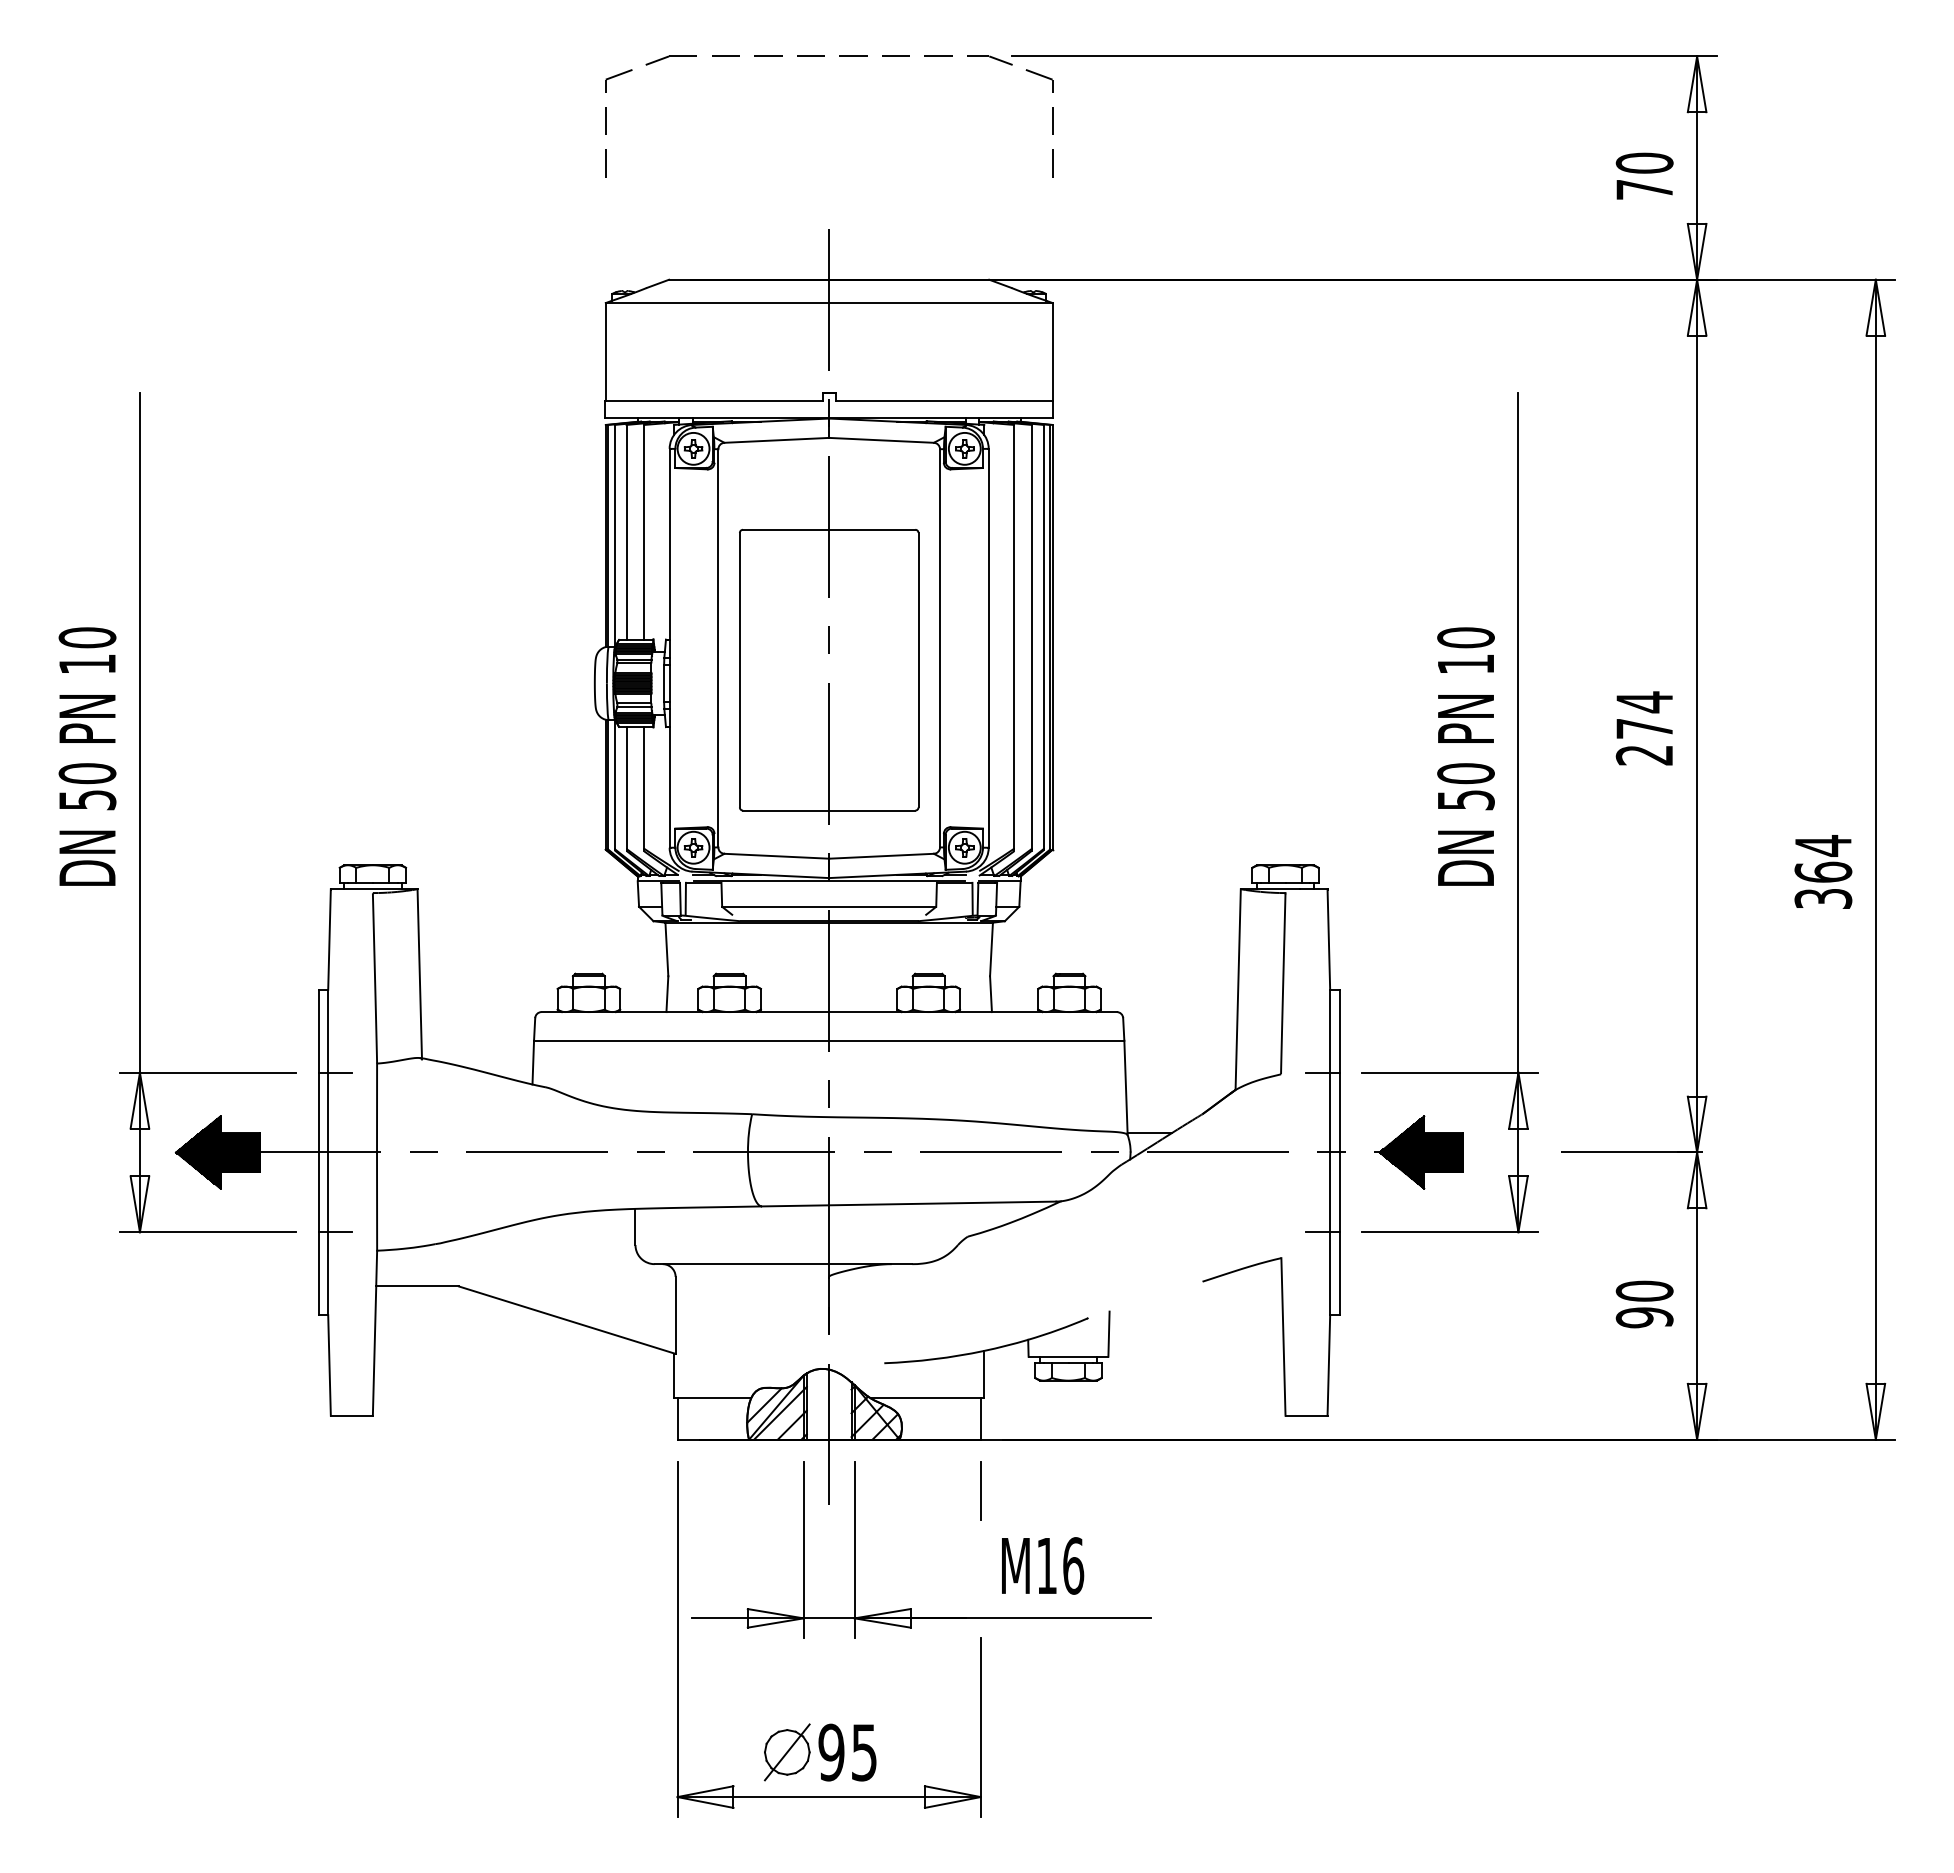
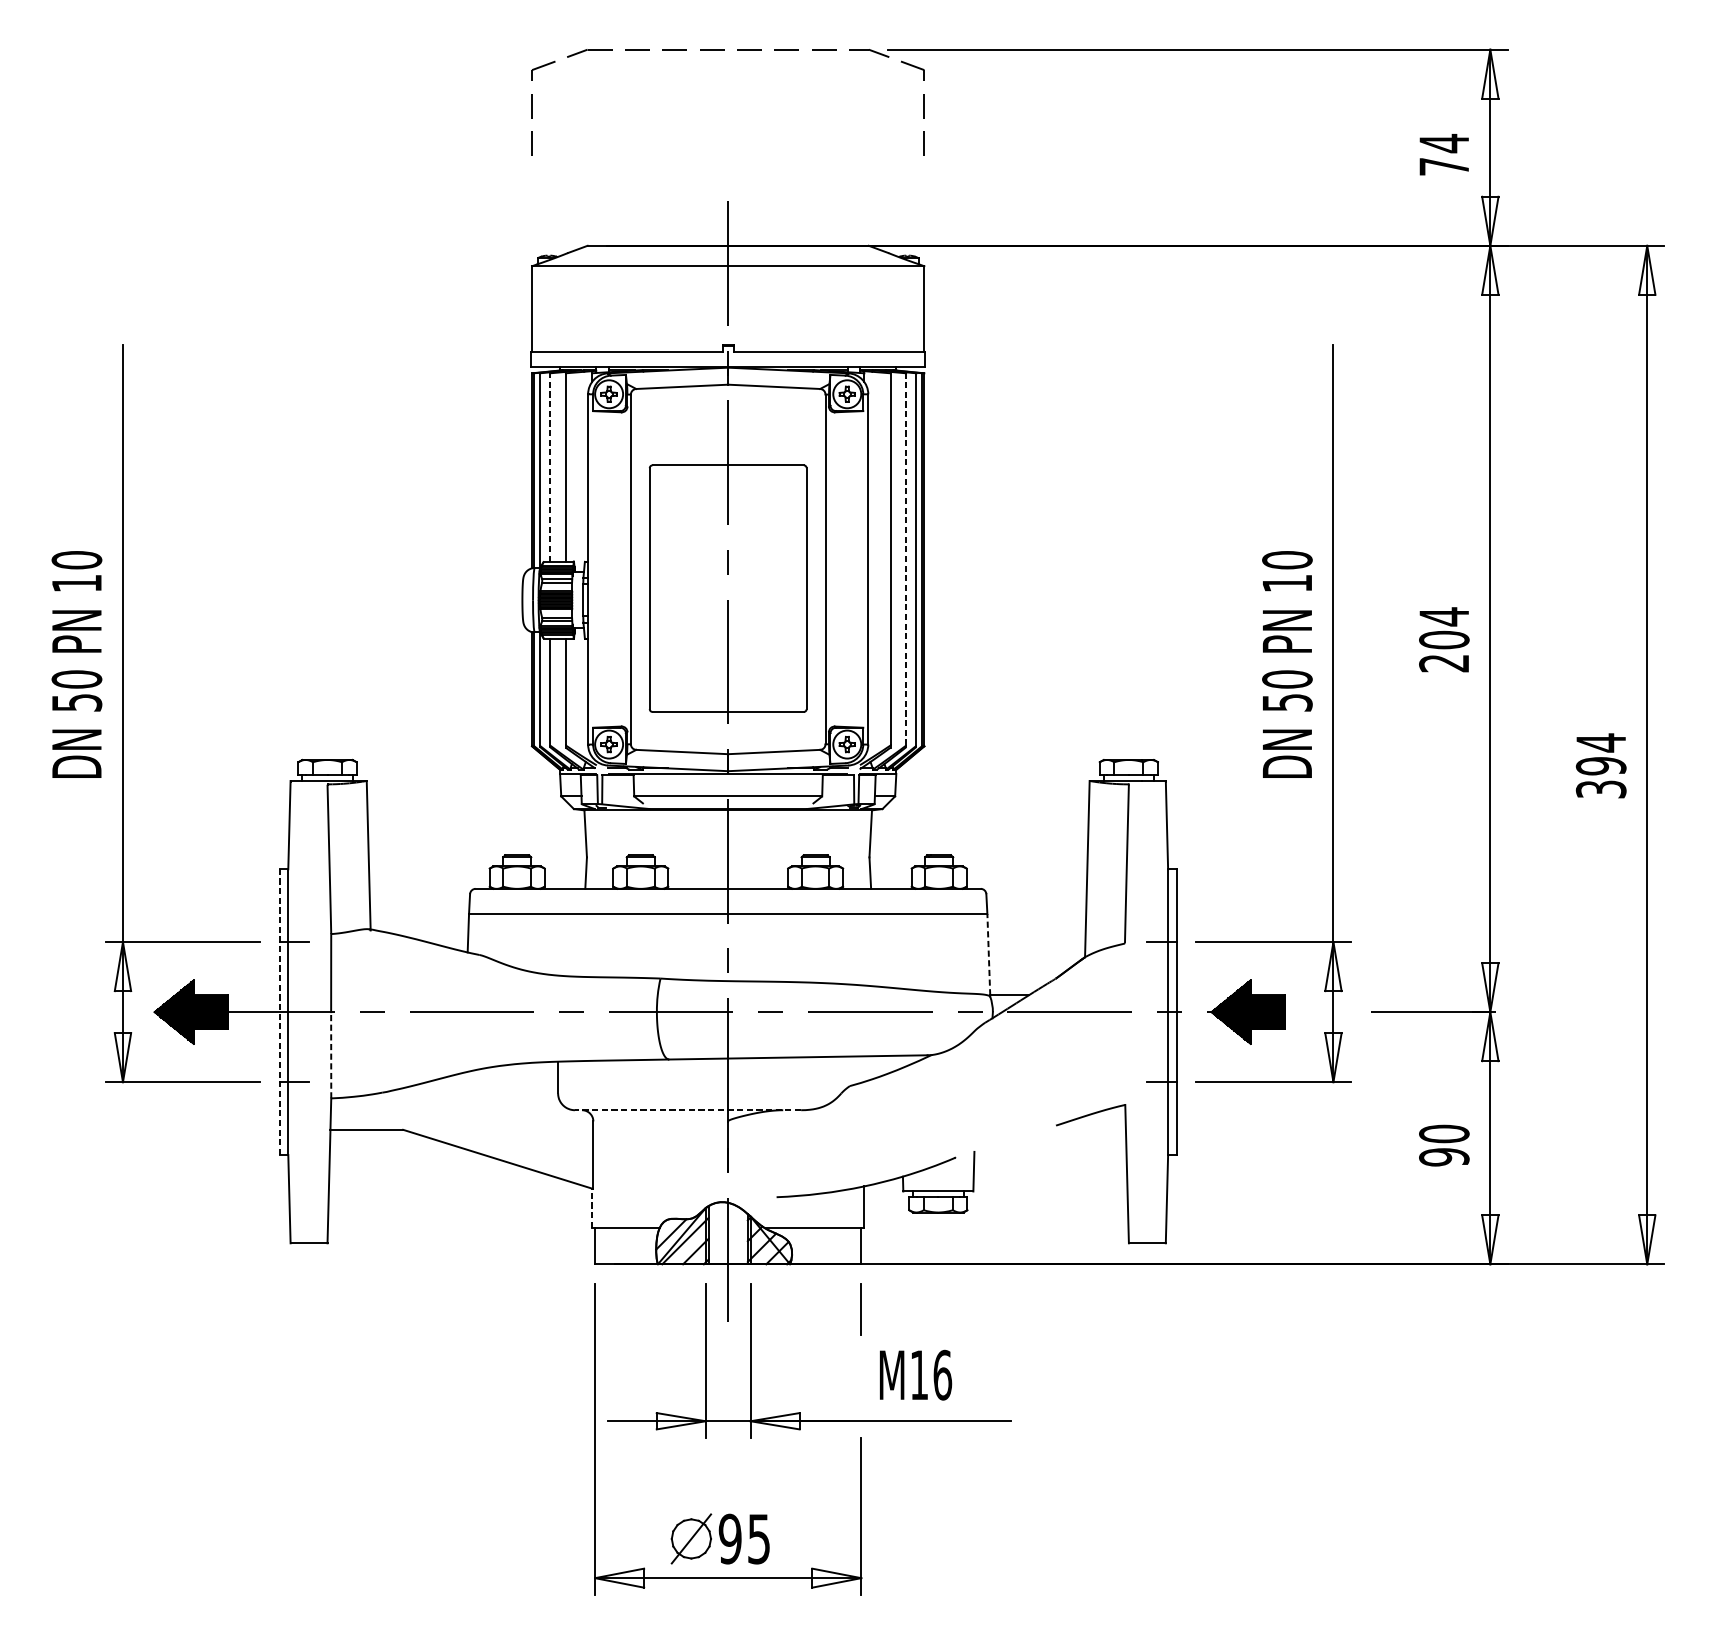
text: (1644, 163) -> (1444, 143), 70 -> 74
line: (626, 531) -> (550, 466), solid -> dashed
line: (1031, 636) -> (905, 559), solid -> dashed
text: (1644, 728) -> (1444, 639), 274 -> 204
text: (1823, 871) -> (1601, 765), 364 -> 394
line: (1125, 1086) -> (988, 954), solid -> dashed
line: (318, 1152) -> (279, 1012), solid -> dashed
line: (377, 1201) -> (331, 1055), solid -> dashed
line: (783, 1264) -> (688, 1110), solid -> dashed
line: (674, 1375) -> (592, 1207), solid -> dashed

